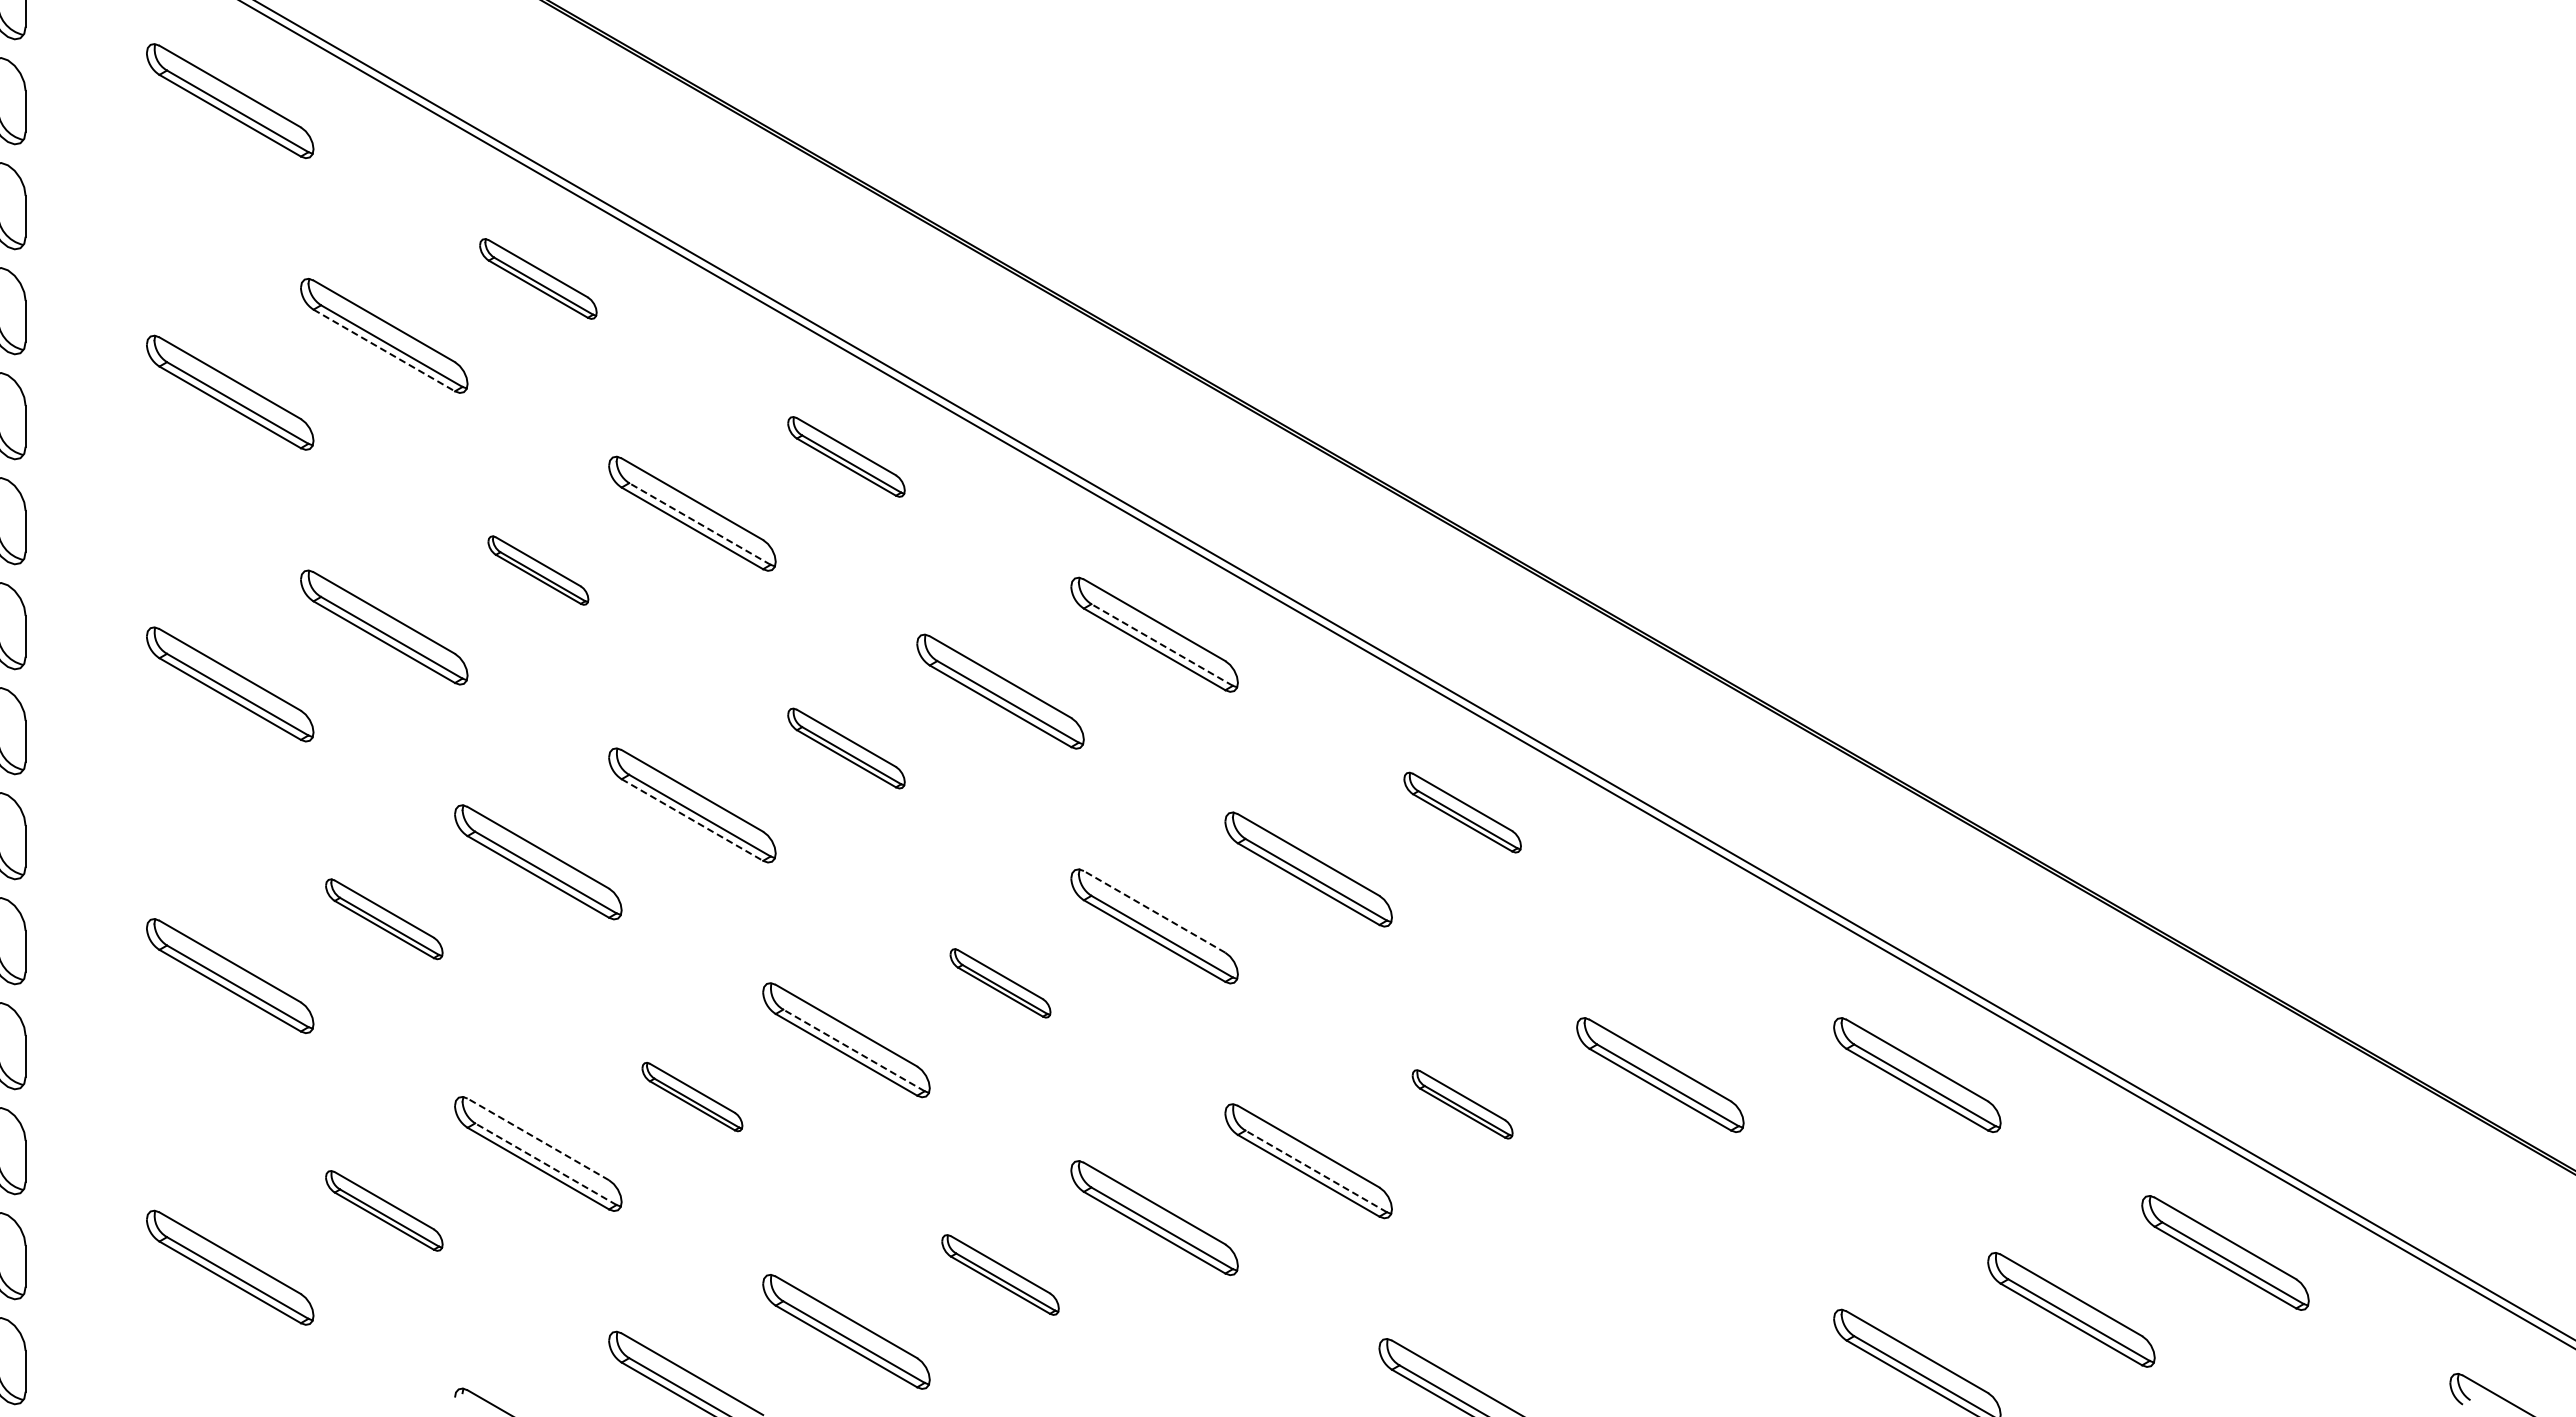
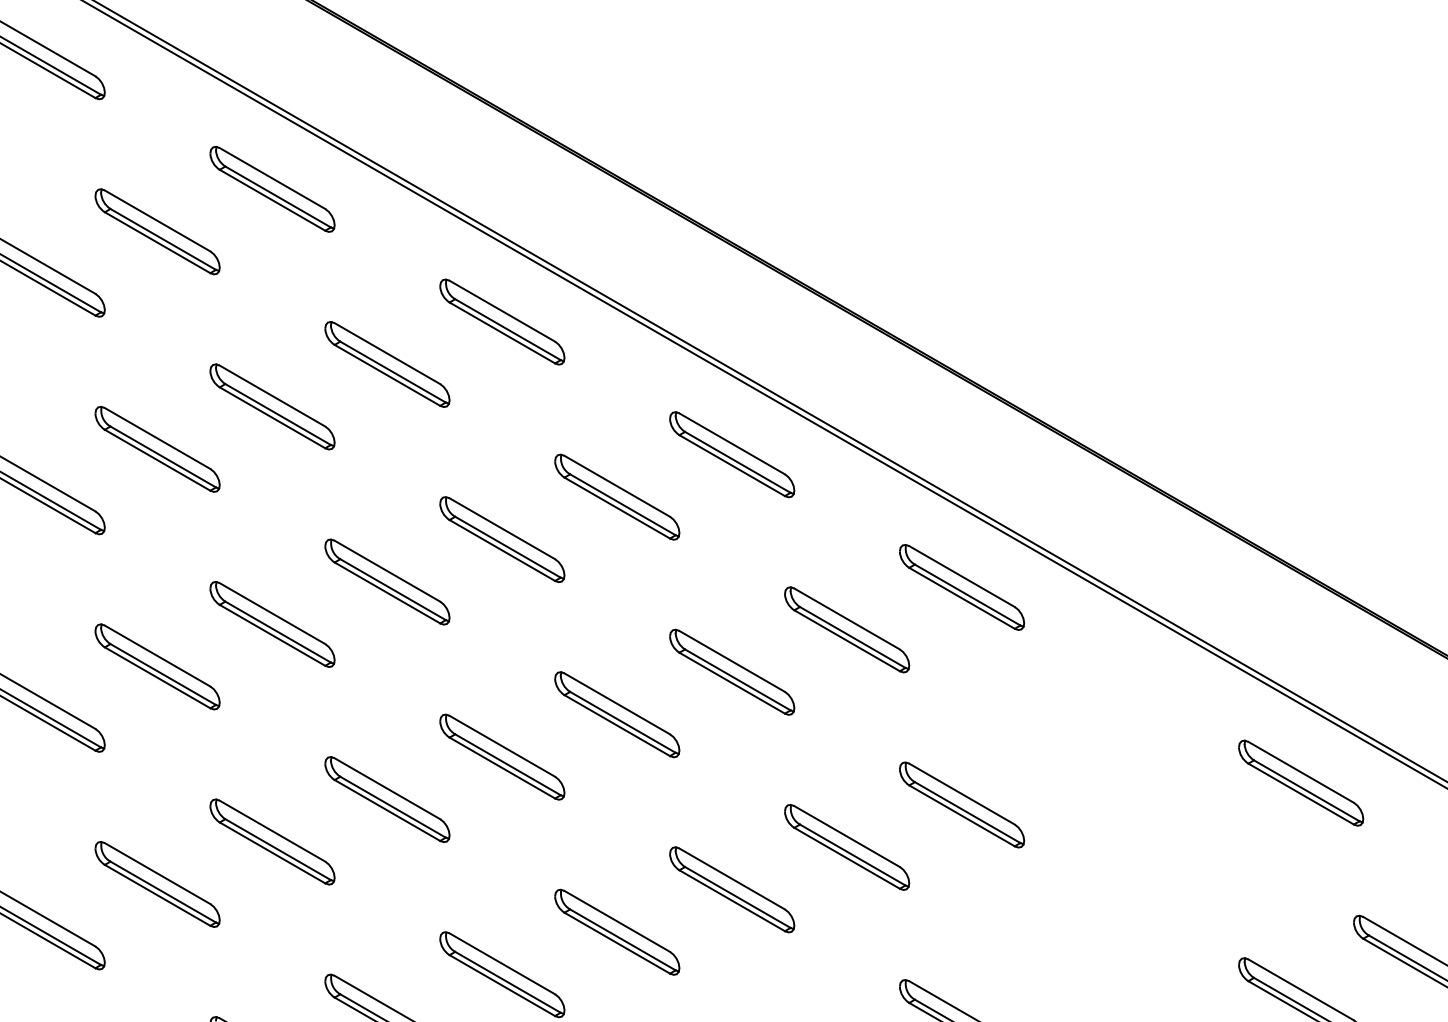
part: (538, 278) -> (272, 189), size x1.43
line: (384, 350) -> (157, 242), dashed -> solid
part: (846, 456) -> (502, 321), size x1.43
line: (700, 524) -> (393, 372), dashed -> solid
part: (538, 570) -> (272, 406), size x1.67
line: (1162, 645) -> (738, 462), dashed -> solid
part: (846, 748) -> (502, 539), size x1.43
part: (1462, 812) -> (961, 587), size x1.43
line: (692, 820) -> (387, 593), dashed -> solid
line: (1154, 911) -> (732, 661), dashed -> solid
part: (384, 919) -> (157, 667), size x1.43
part: (1000, 983) -> (617, 714), size x1.67
line: (854, 1050) -> (508, 764), dashed -> solid
part: (1660, 1074) -> (1109, 782), removed
part: (692, 1096) -> (387, 799), size x1.67
part: (1462, 1104) -> (961, 805), size x1.67
line: (538, 1139) -> (272, 831), dashed -> solid
line: (545, 1164) -> (277, 849), dashed -> solid
line: (1316, 1171) -> (852, 855), dashed -> solid
part: (384, 1210) -> (157, 884), size x1.43
part: (1000, 1274) -> (617, 931), size x1.43

